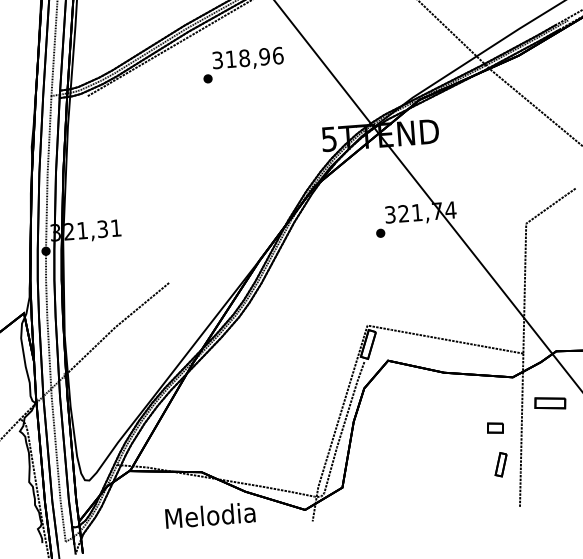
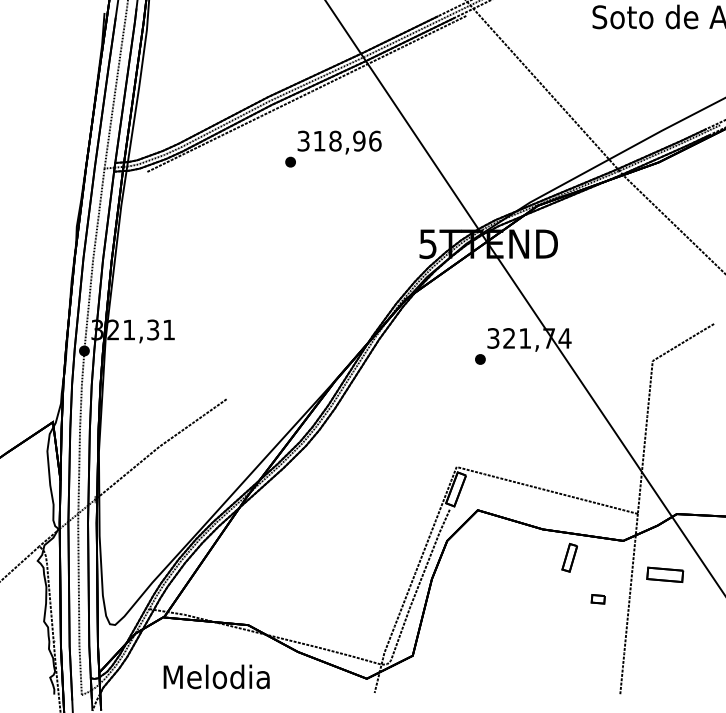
part: (494, 428) -> (597, 599), size x0.71
part: (500, 464) -> (569, 557), moved
text: (210, 515) -> (216, 676), moved

